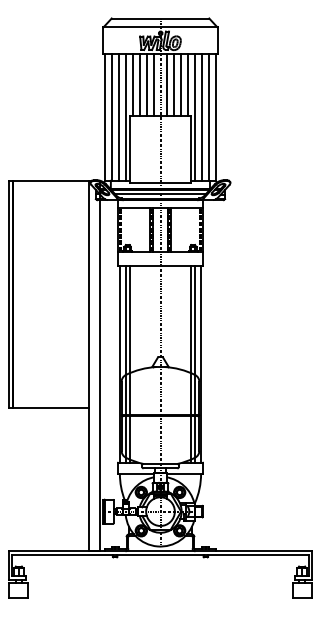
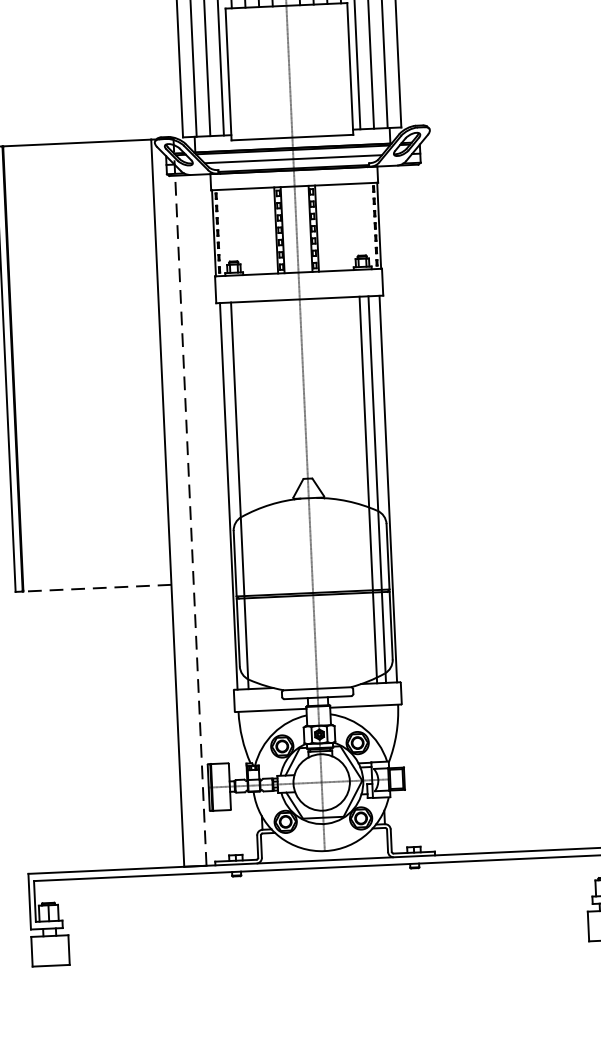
line: (130, 363) -> (249, 494), removed
line: (100, 365) -> (190, 500), solid -> dashed
line: (51, 407) -> (98, 587), solid -> dashed

